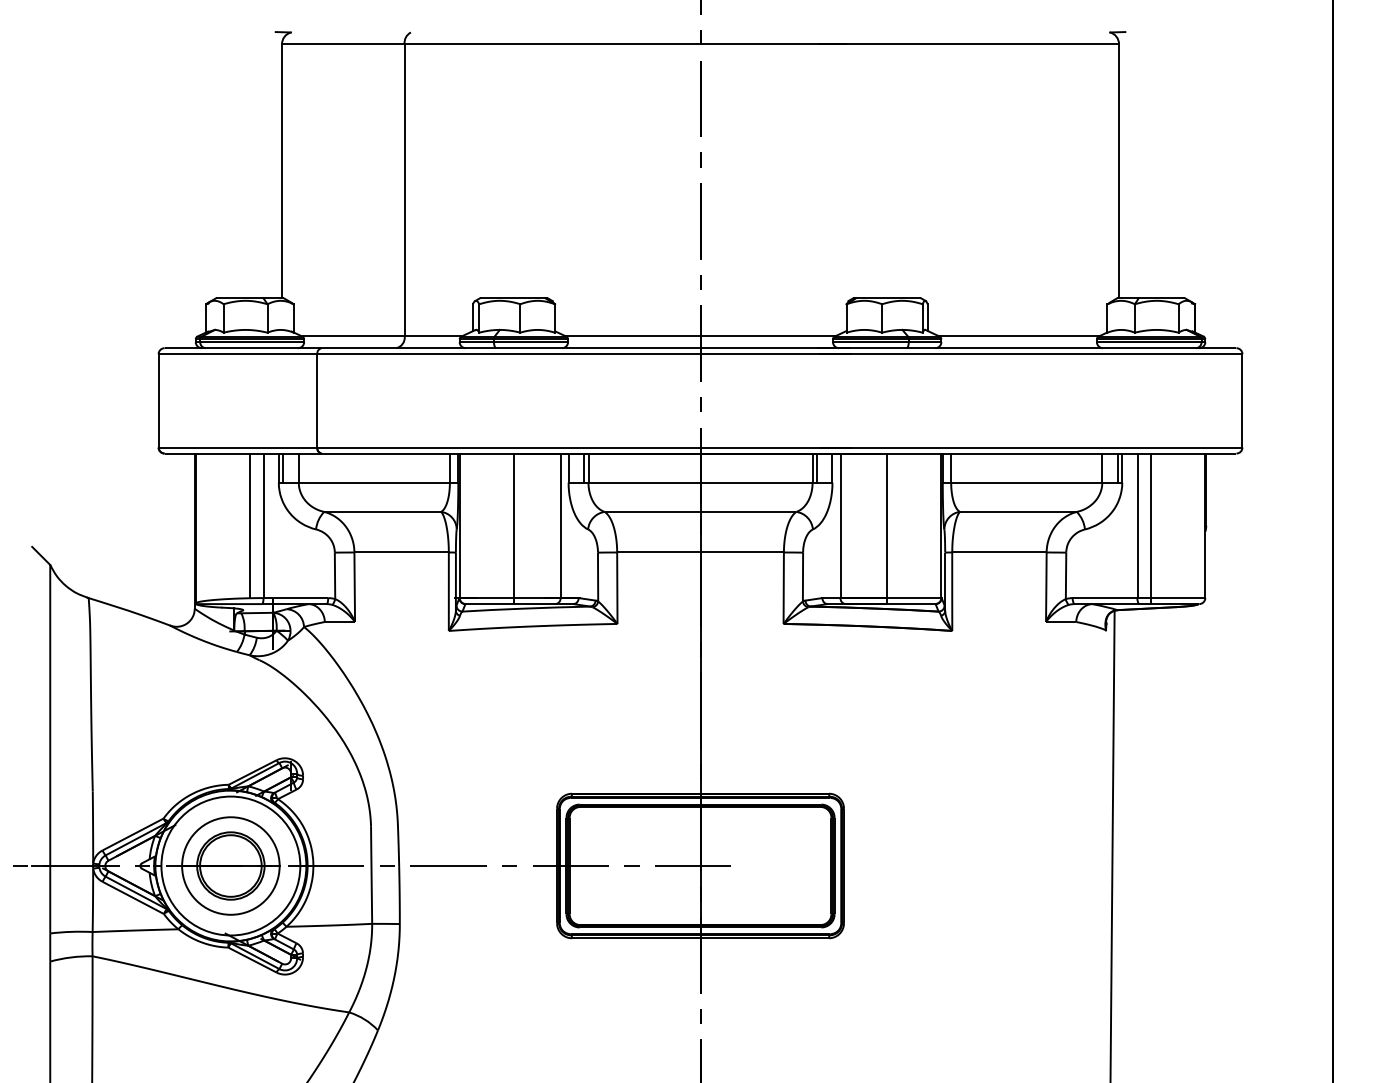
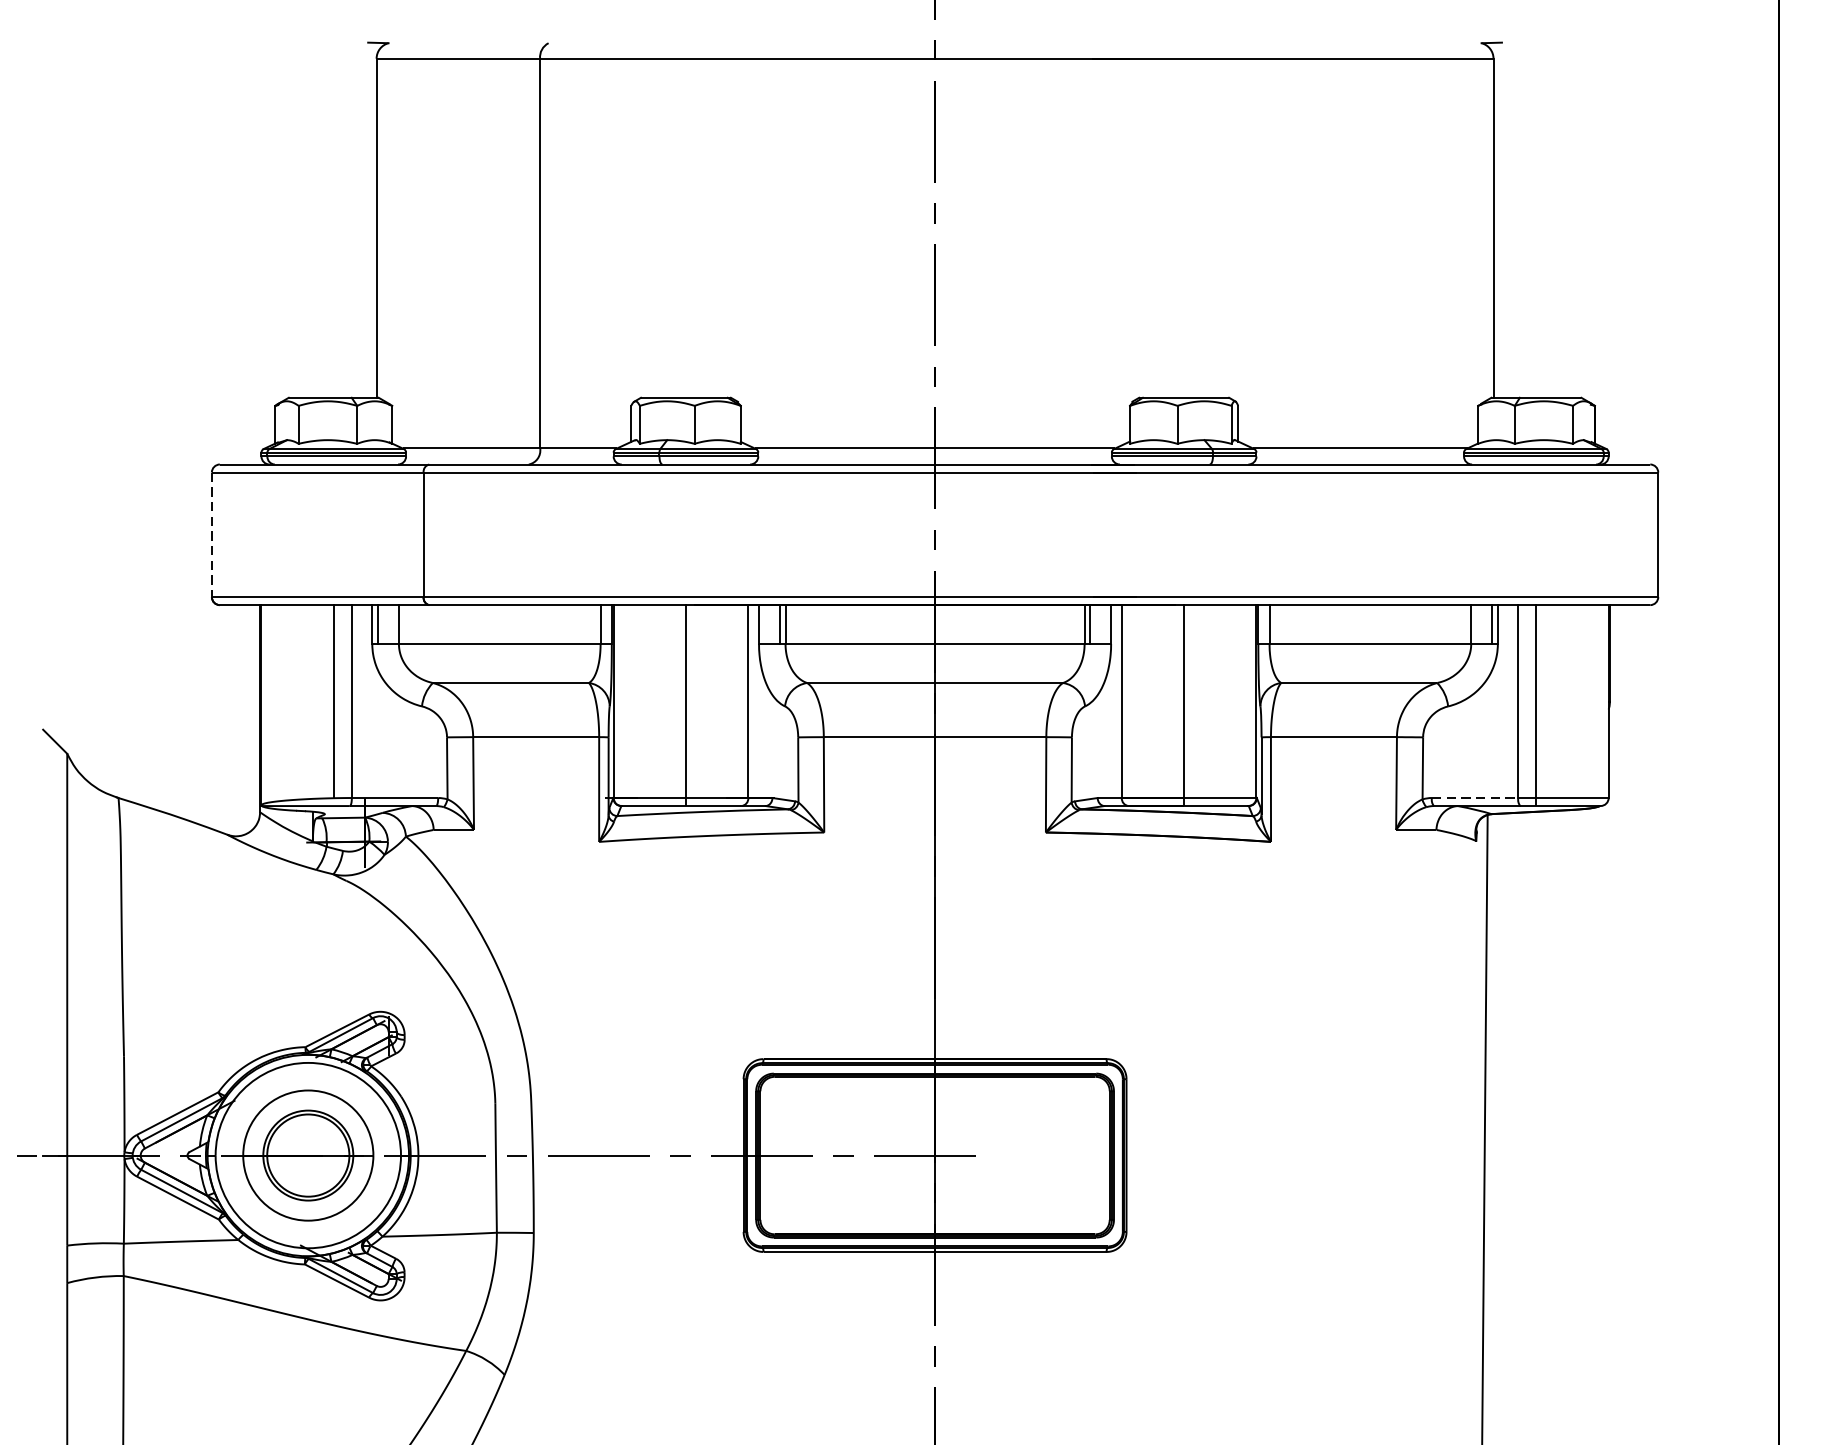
line: (158, 400) -> (211, 534), solid -> dashed
line: (1105, 598) -> (1475, 798), solid -> dashed

